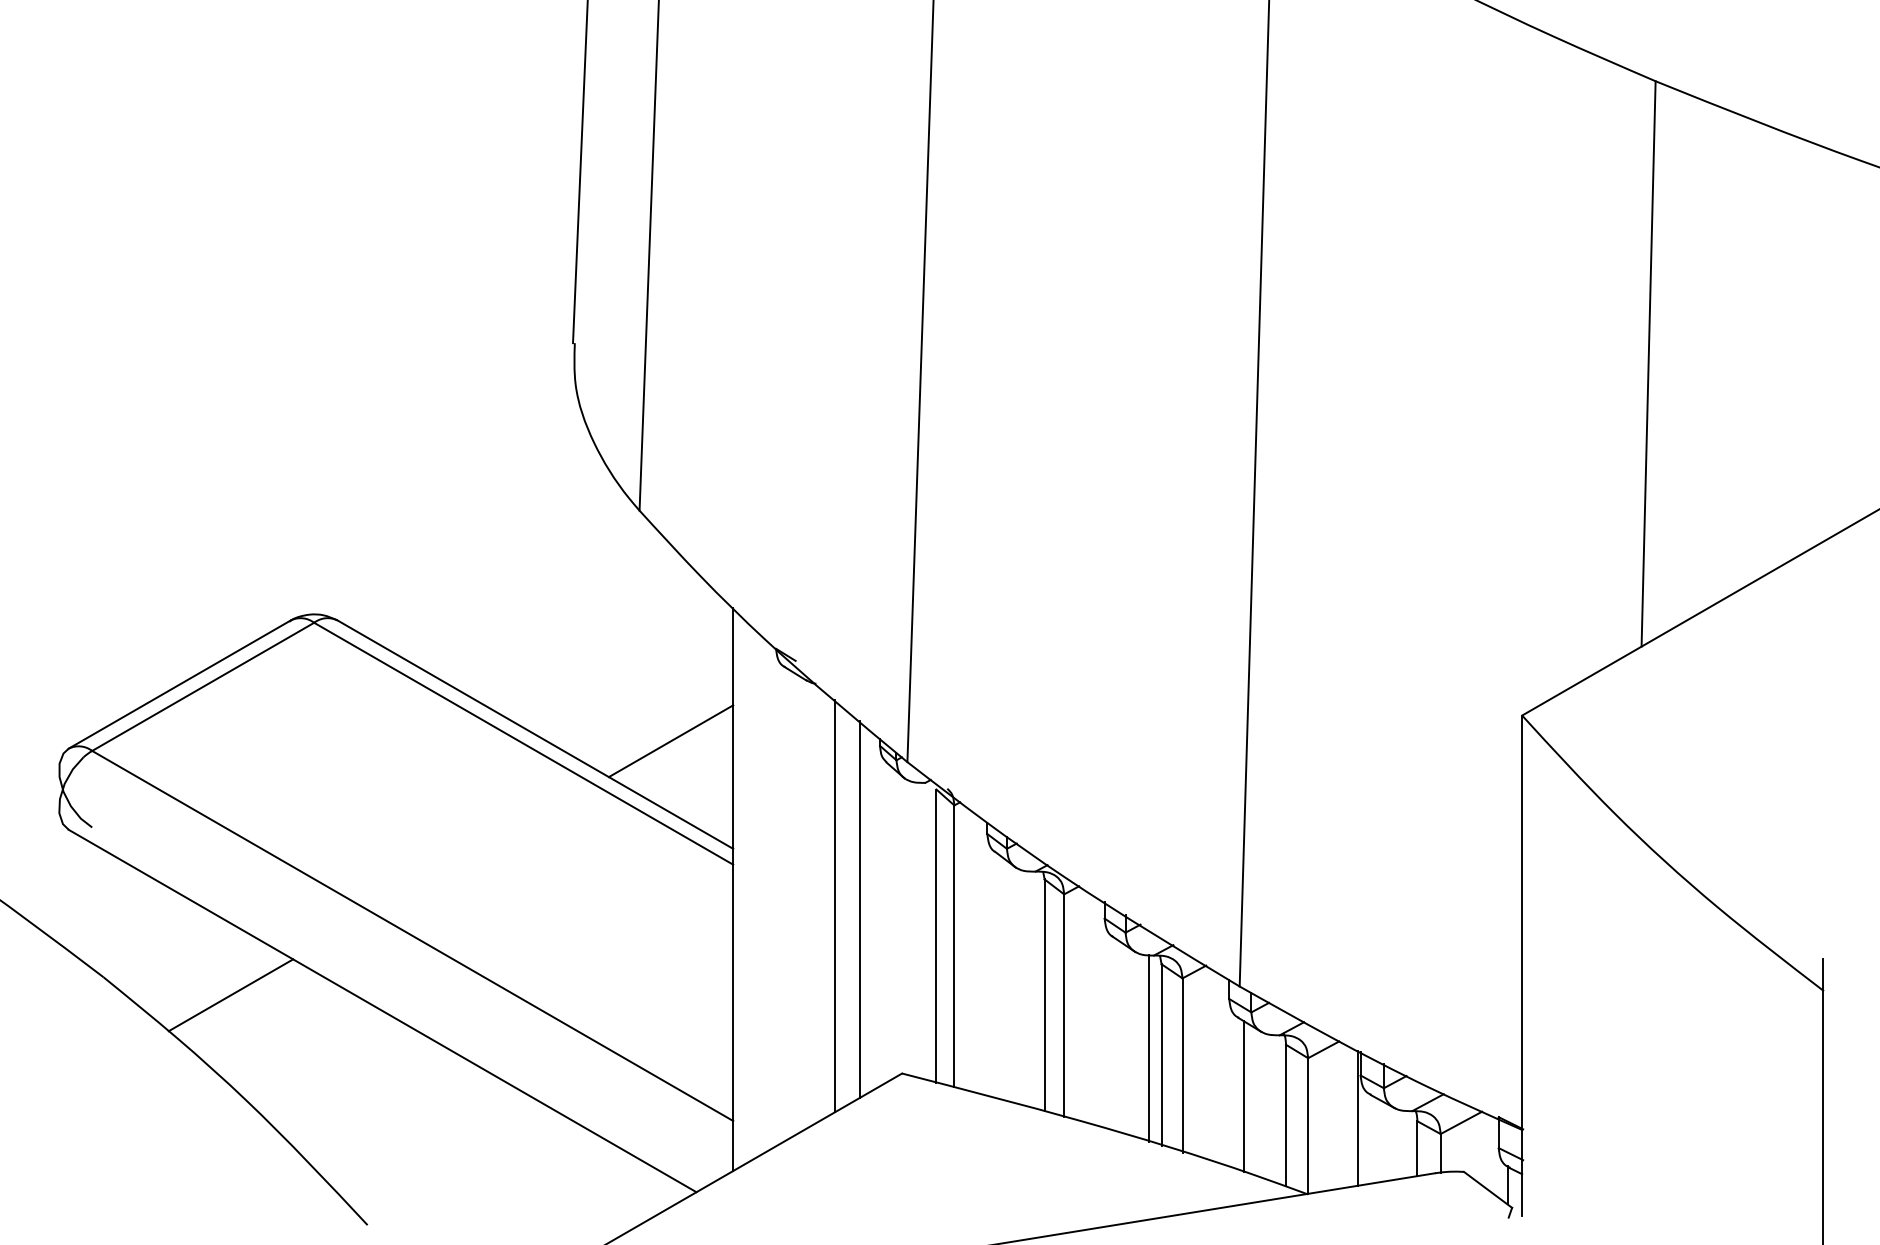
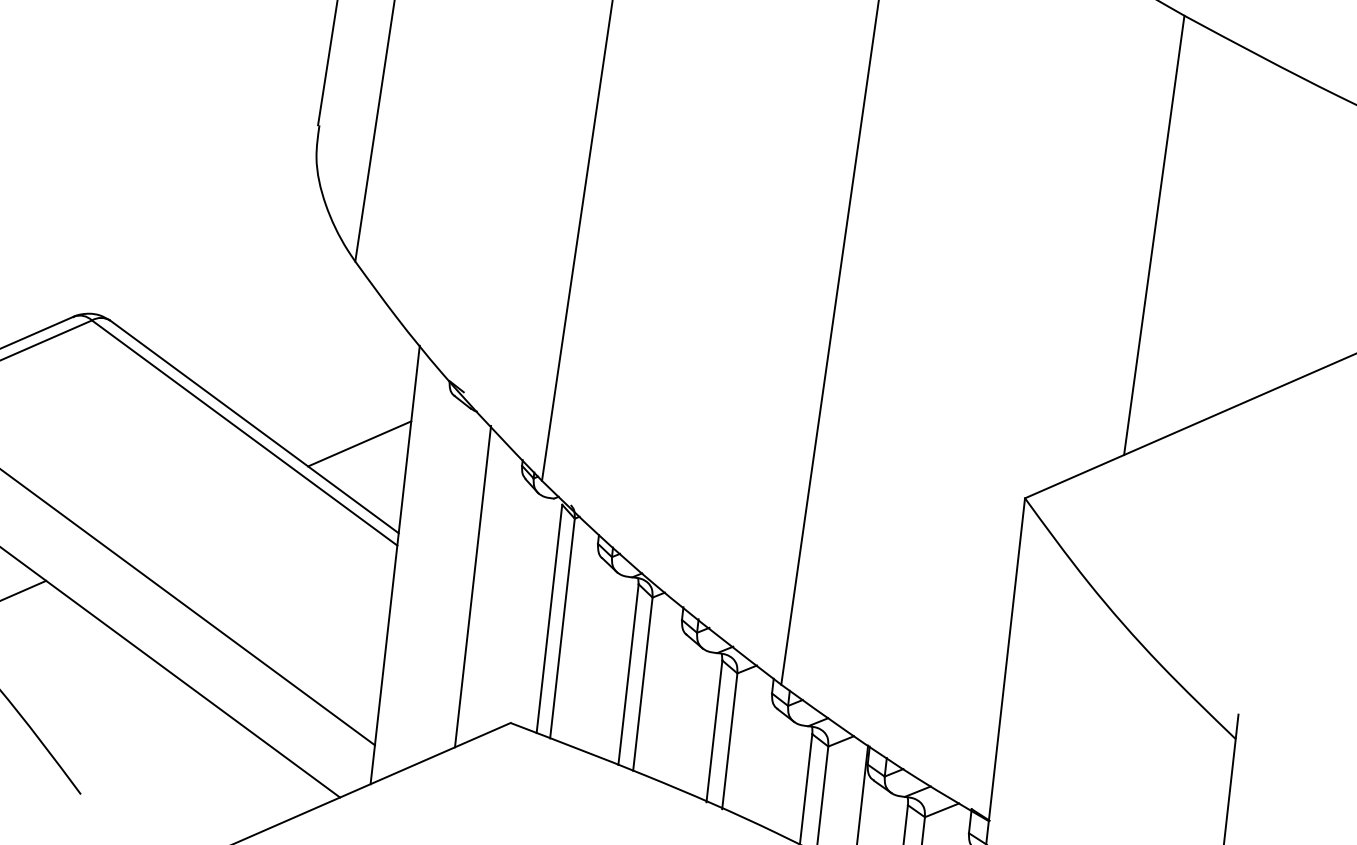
line: (859, 909) -> (491, 591), removed
line: (1148, 1048) -> (704, 725), removed
line: (1243, 1096) -> (774, 770), removed

